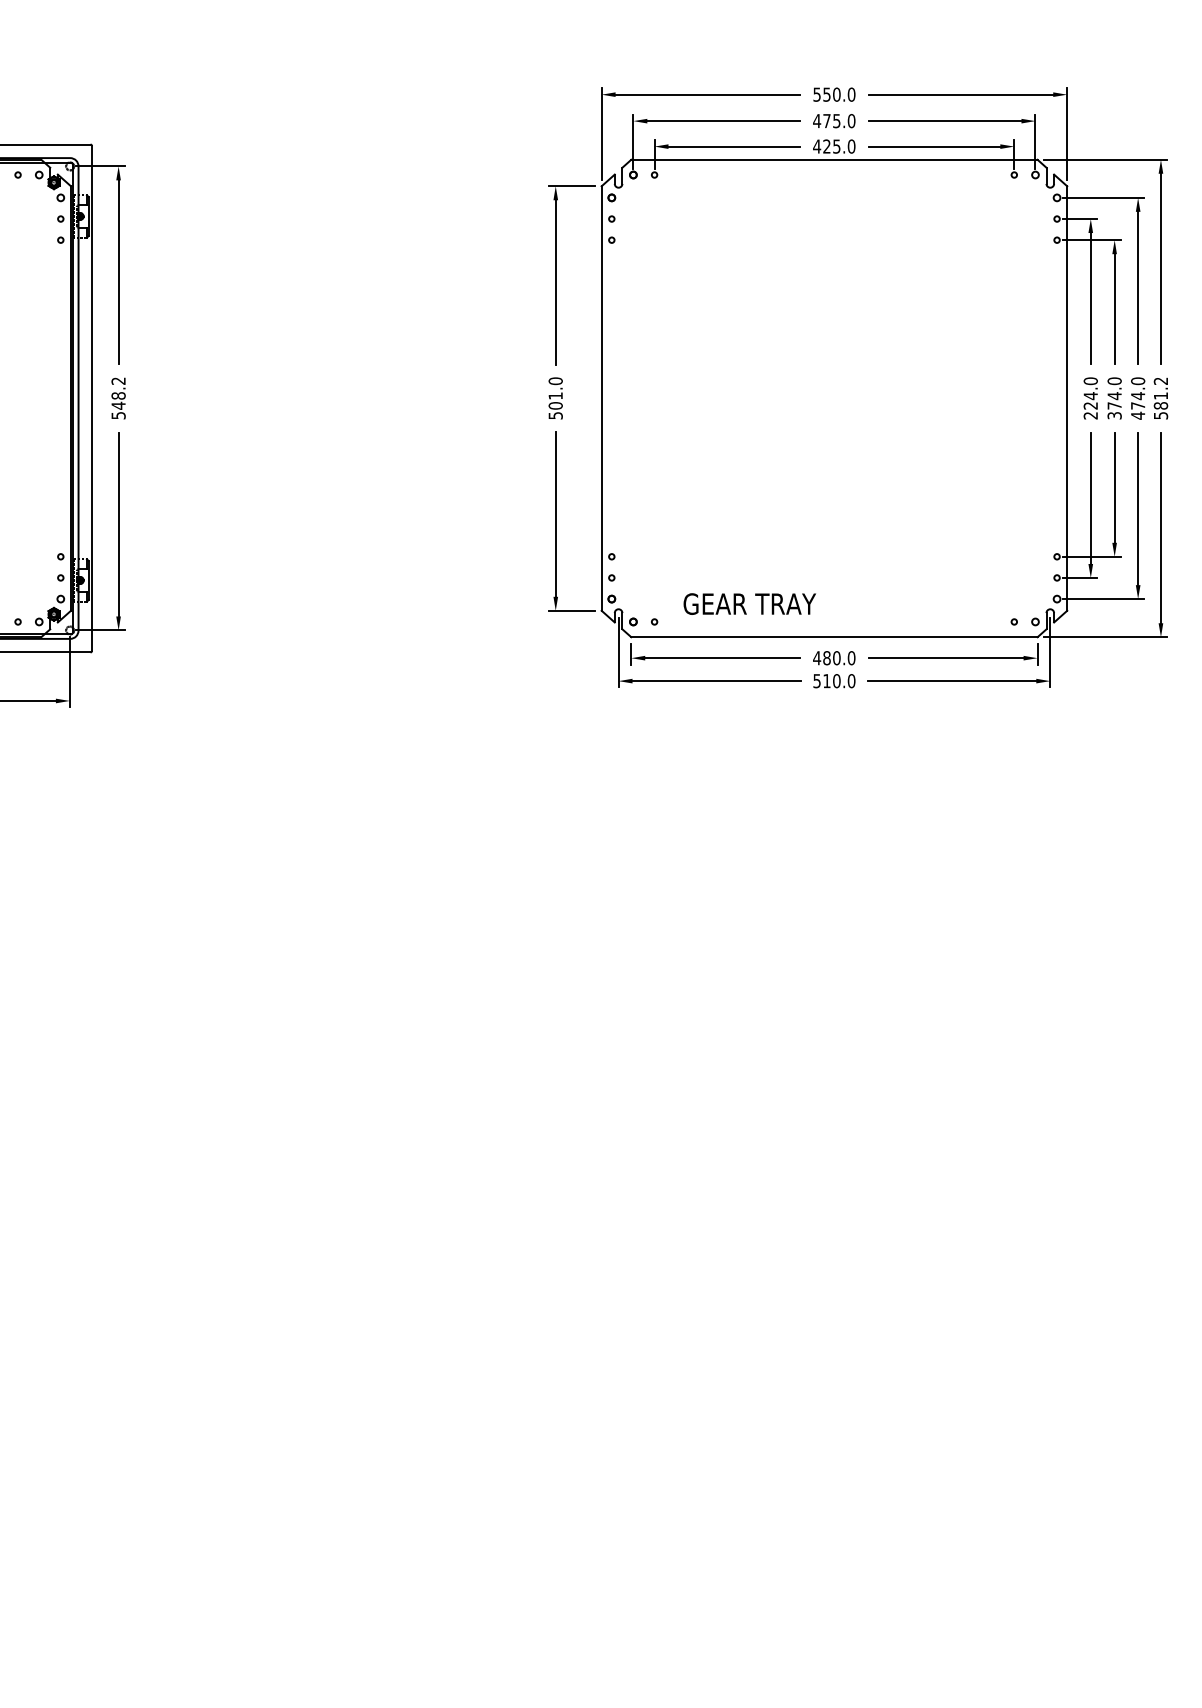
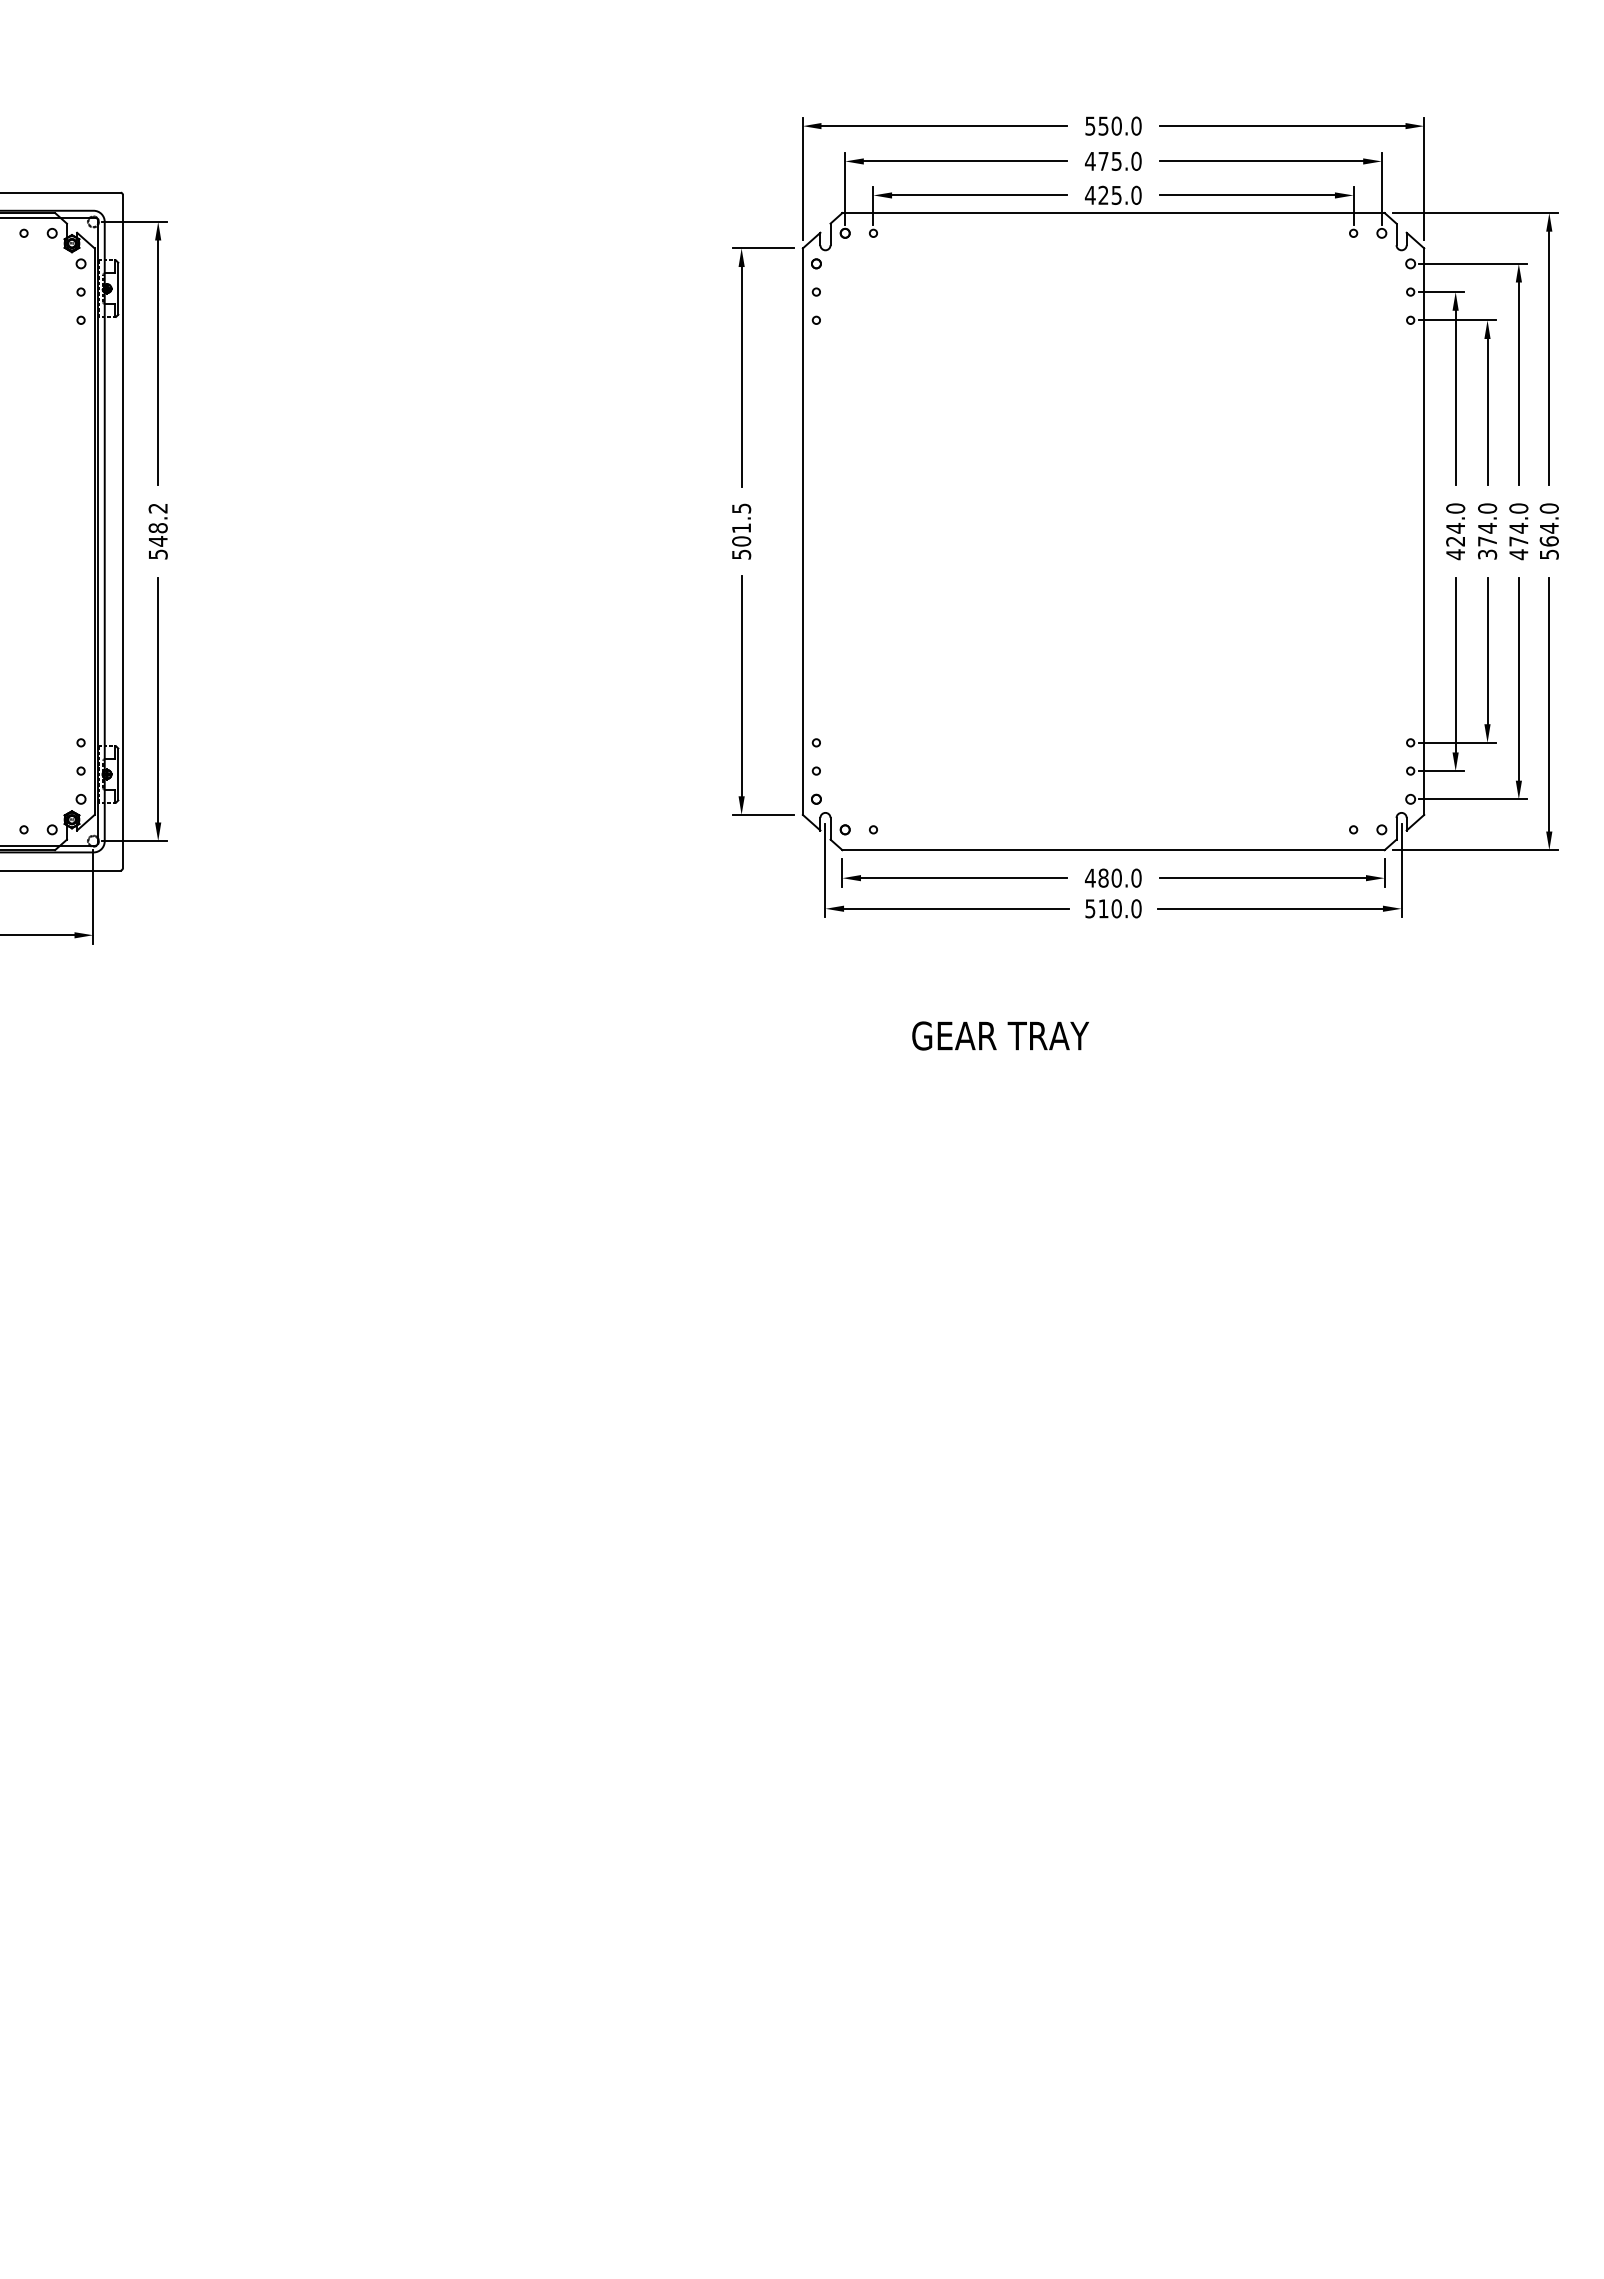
text: (555, 381) -> (741, 508), 501.0 -> 501.5
text: (1160, 393) -> (1548, 524), 581.2 -> 564.0
text: (1090, 415) -> (1455, 554), 224.0 -> 424.0
text: (749, 603) -> (1000, 1035), moved

